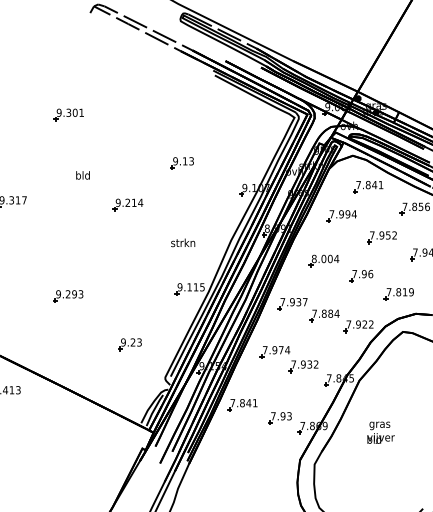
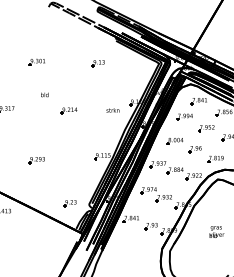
part: (180, 163) -> (97, 63), moved
text: (182, 243) -> (112, 110), moved
part: (128, 344) -> (69, 203), moved
text: (380, 431) -> (216, 231), moved

